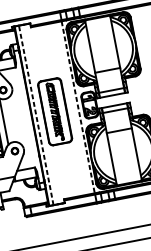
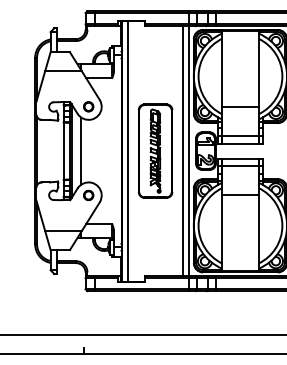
line: (78, 107) -> (189, 151), dashed -> solid
line: (74, 108) -> (183, 151), added
line: (36, 114) -> (128, 150), dashed -> solid

